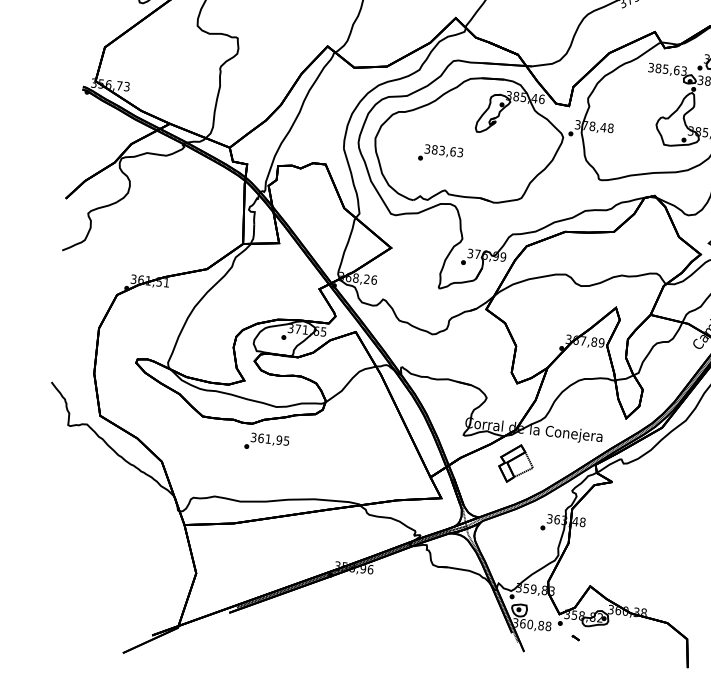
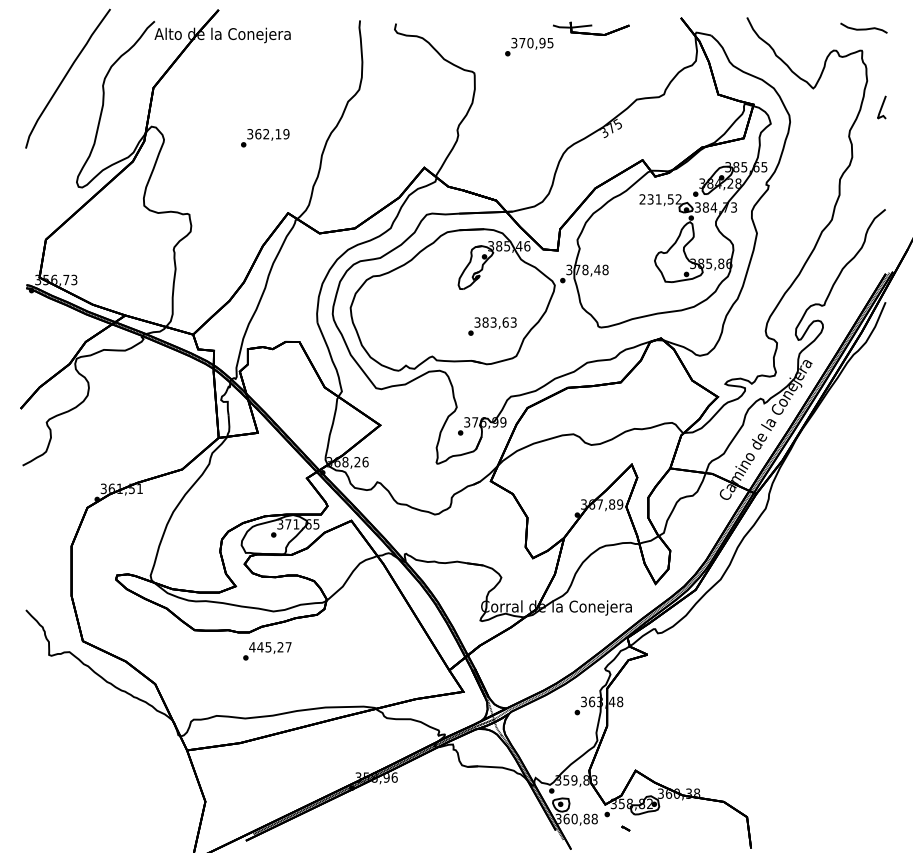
text: (667, 69) -> (660, 199), 385,63 -> 231,52
text: (440, 154) -> (492, 326), moved
text: (270, 439) -> (270, 647), 361,95 -> 445,27
part: (515, 463) -> (540, 645), removed

